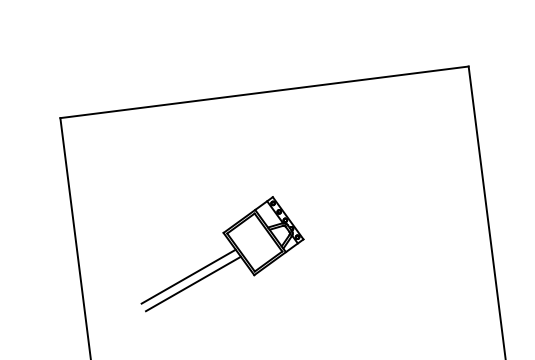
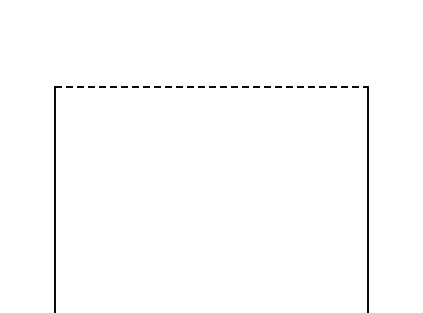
line: (264, 92) -> (211, 87), solid -> dashed
part: (219, 252) -> (162, 203), removed

